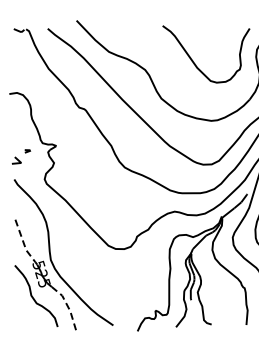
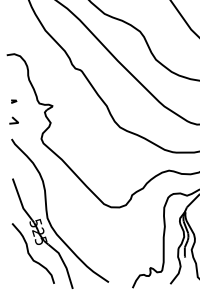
line: (27, 151) -> (13, 101), moved
line: (23, 242) -> (20, 200), dashed -> solid
line: (68, 307) -> (64, 264), dashed -> solid

